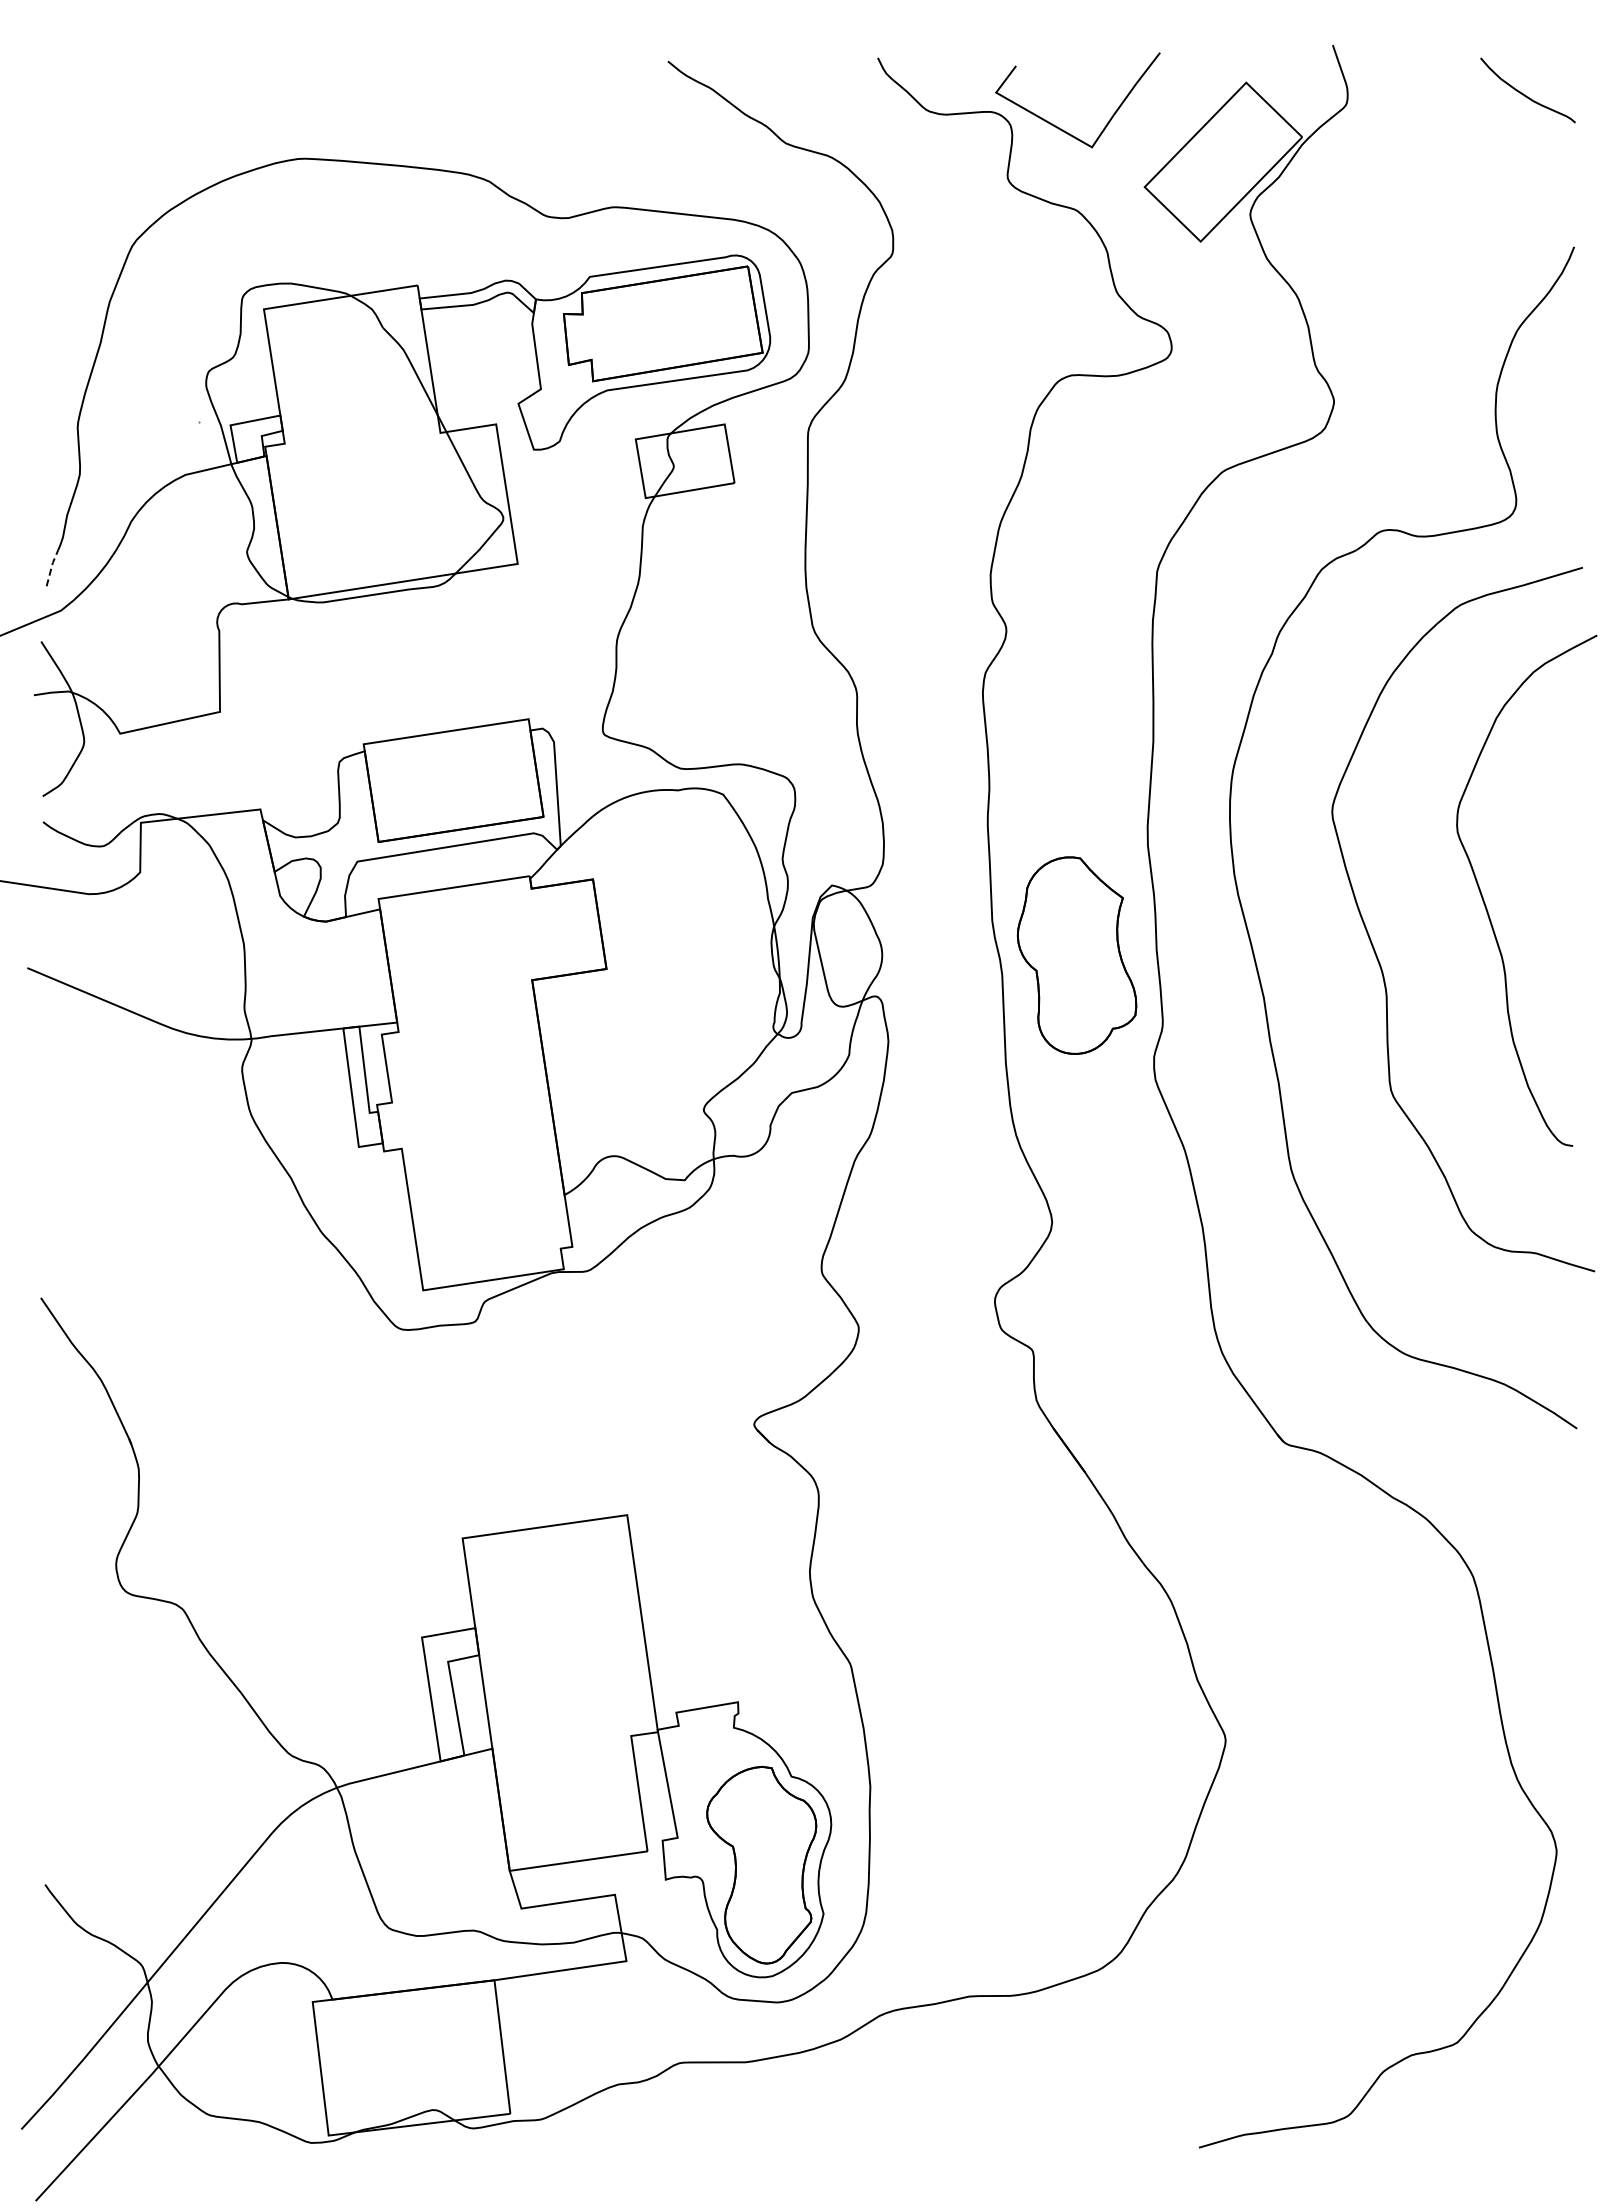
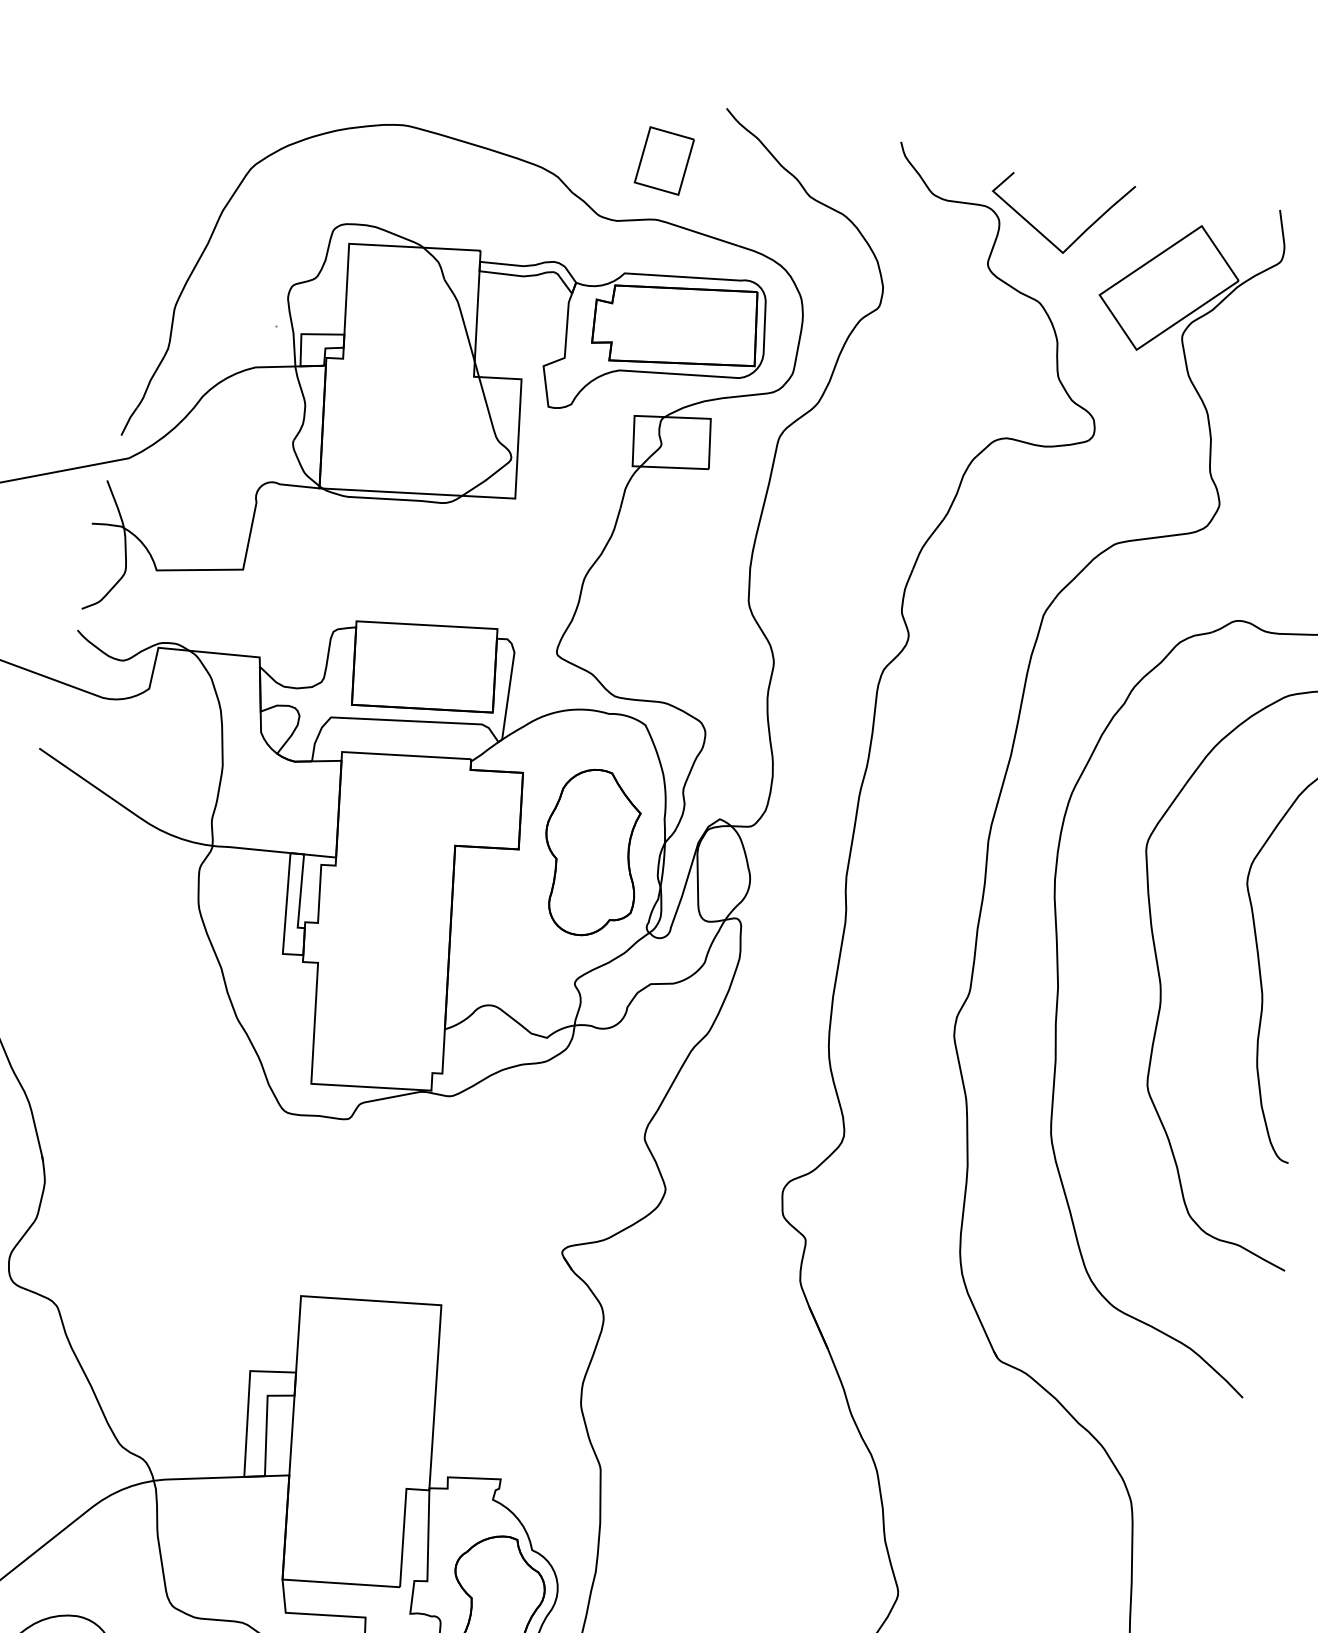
part: (608, 136) -> (664, 160), added
line: (51, 567) -> (128, 420), dashed -> solid
part: (1076, 955) -> (592, 853), moved

